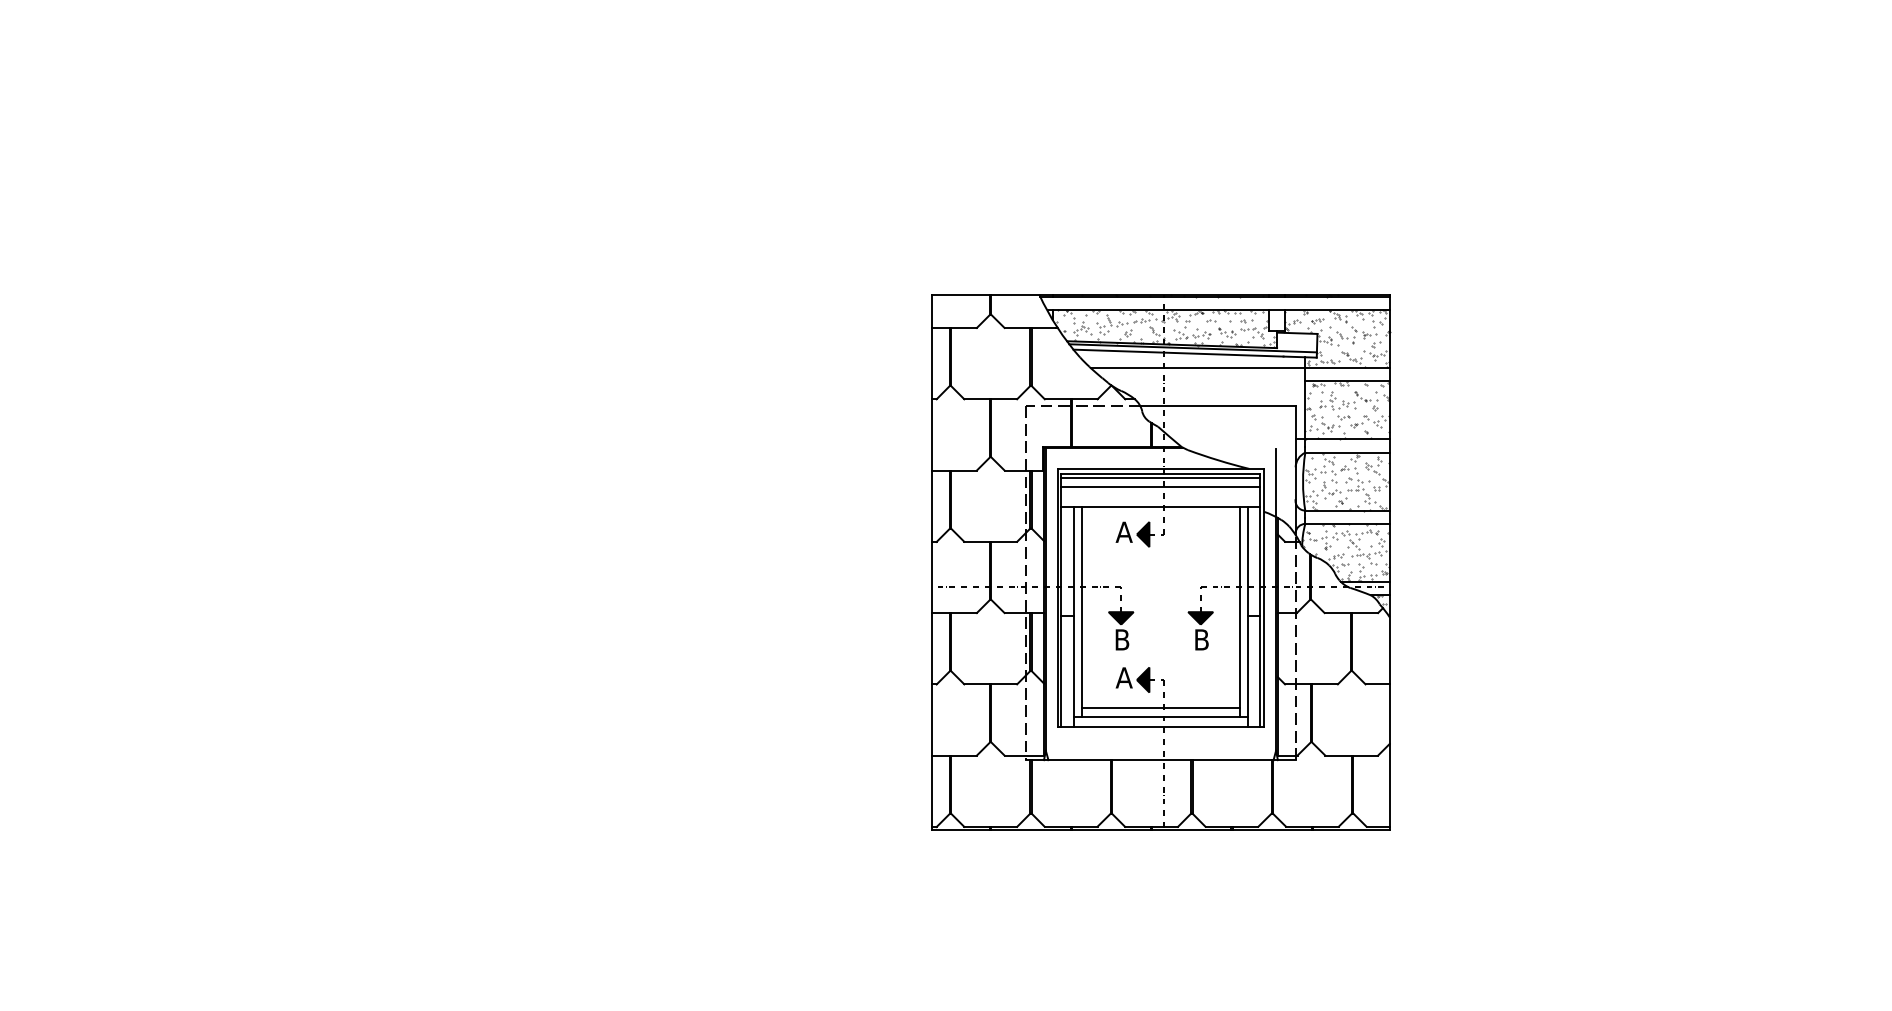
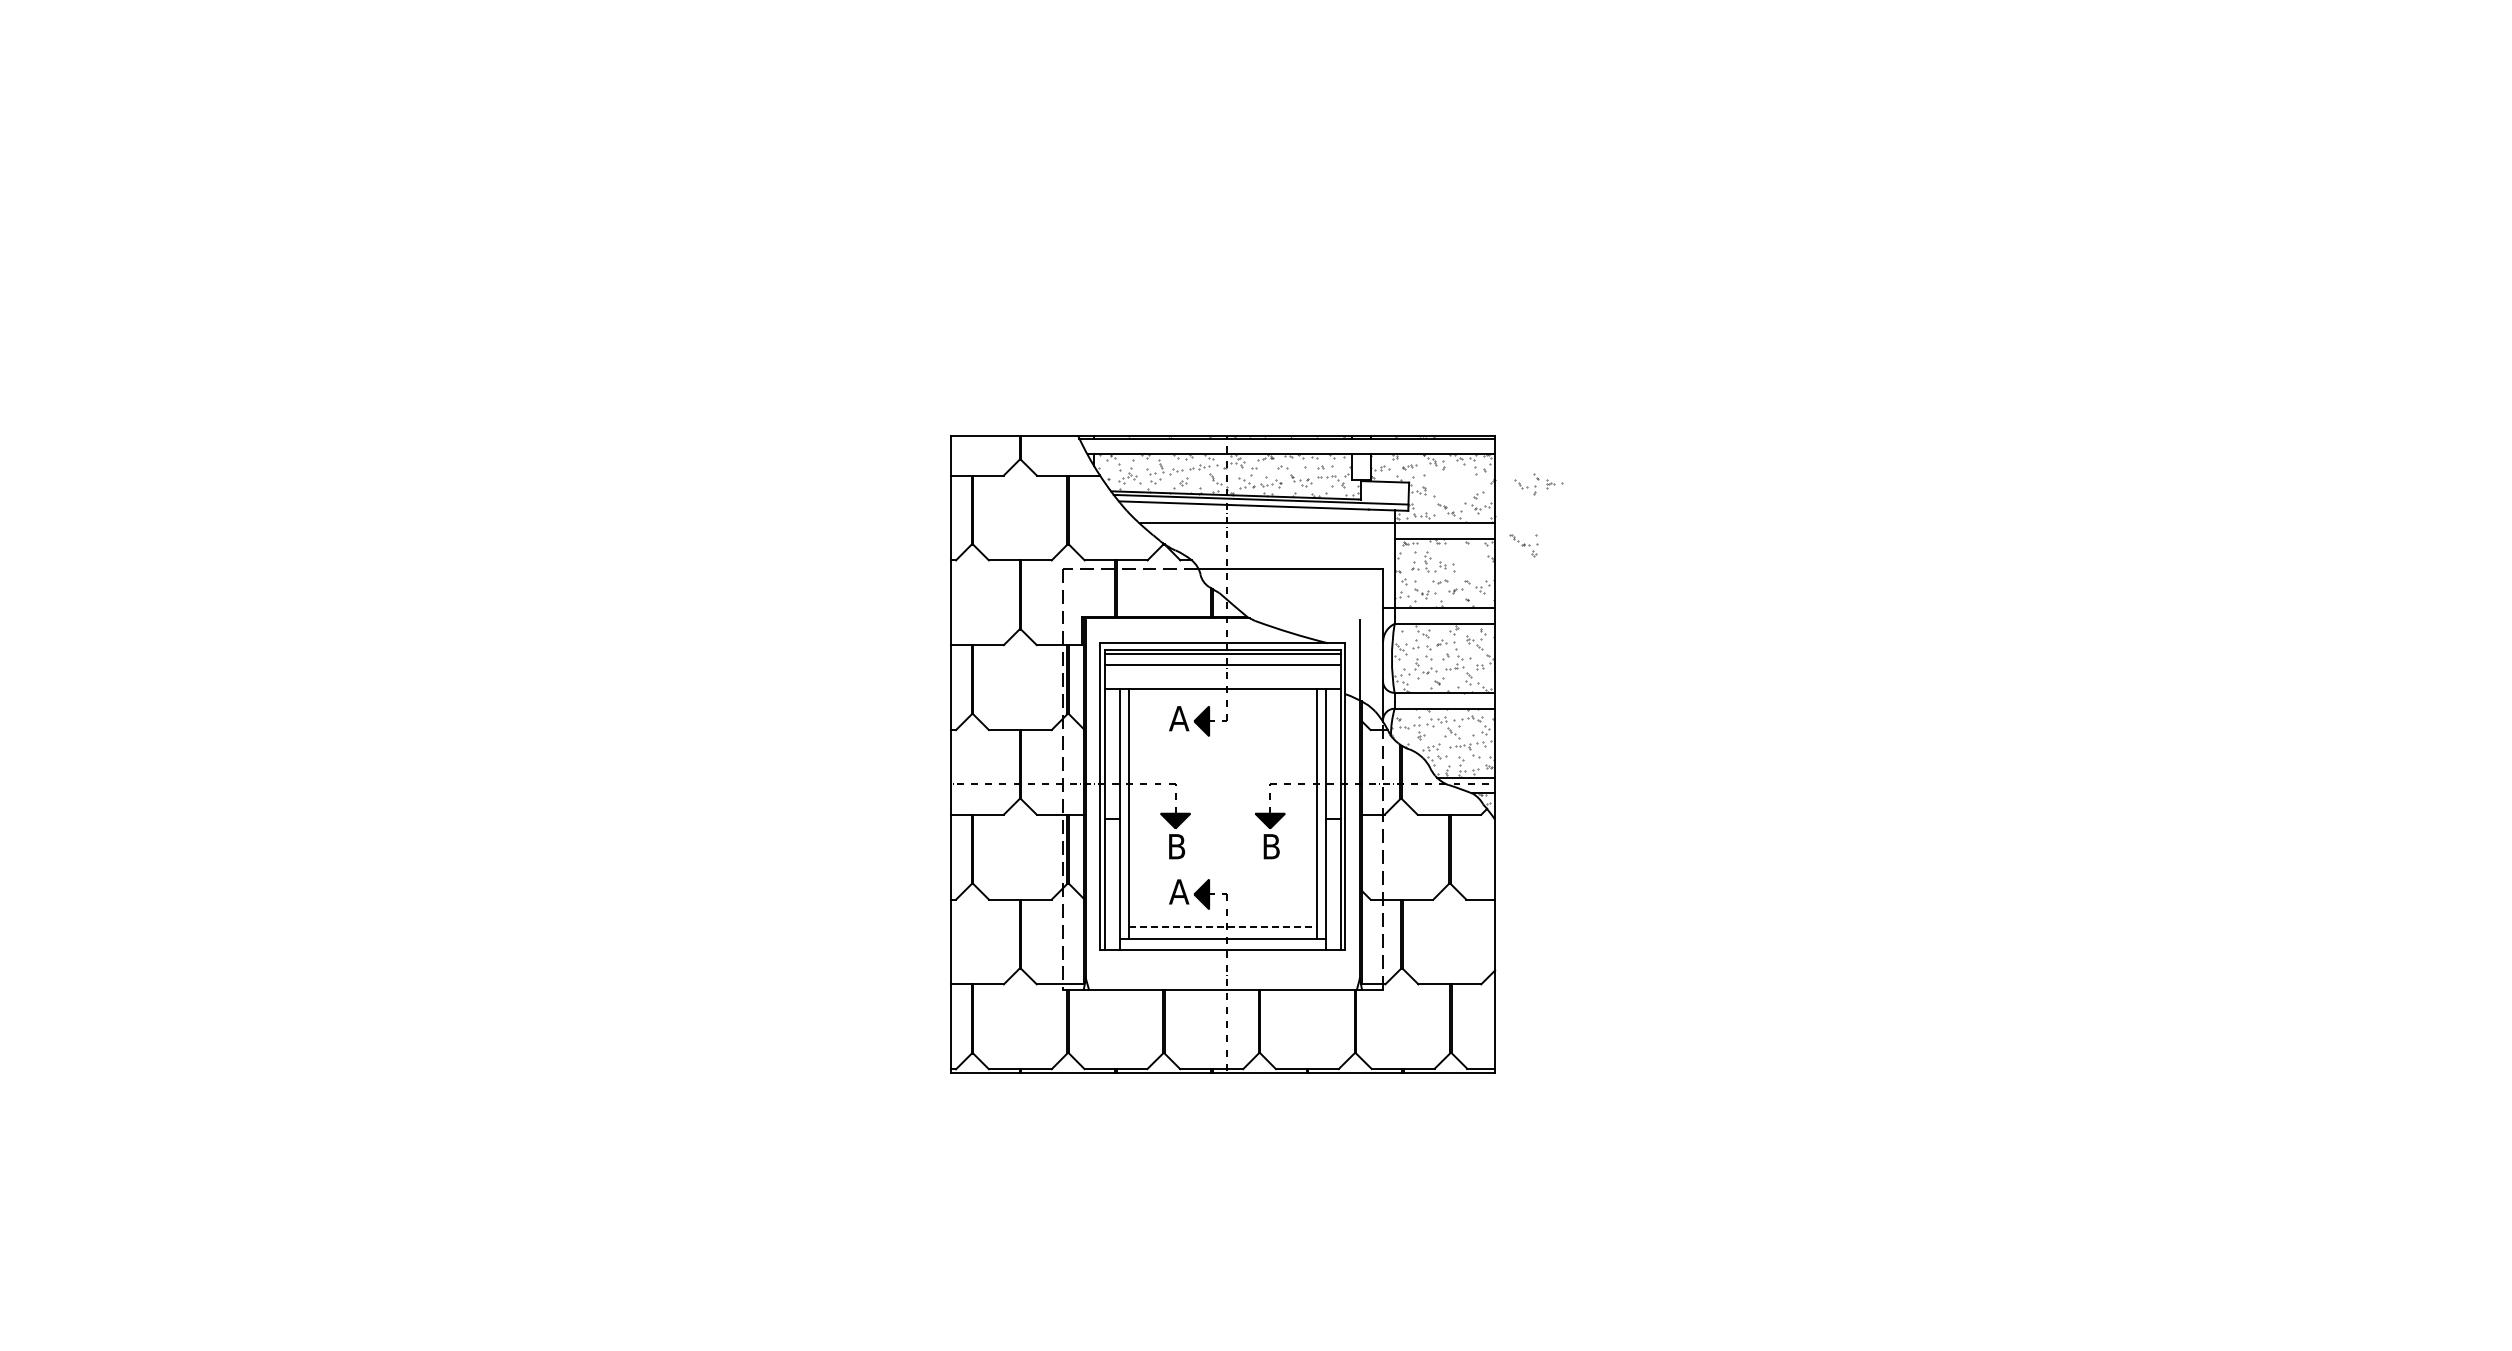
part: (1356, 335) -> (1538, 484), moved
part: (1365, 401) -> (1523, 545), moved
line: (1161, 707) -> (1223, 927), solid -> dashed

